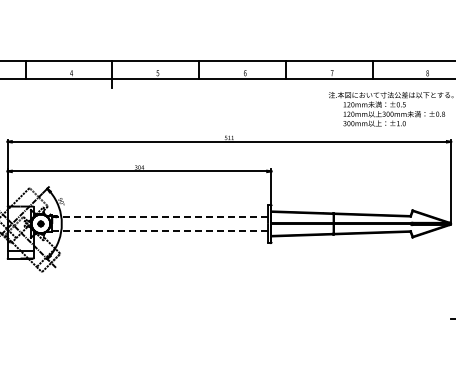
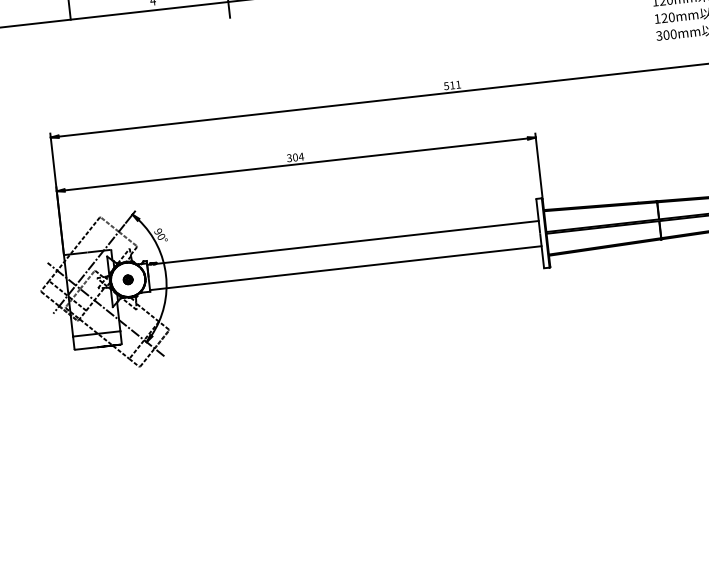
line: (162, 216) -> (347, 241), dashed -> solid
line: (160, 230) -> (346, 267), dashed -> solid

